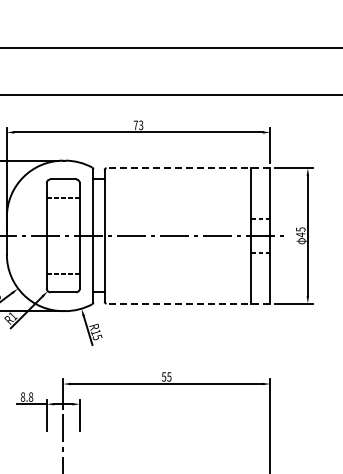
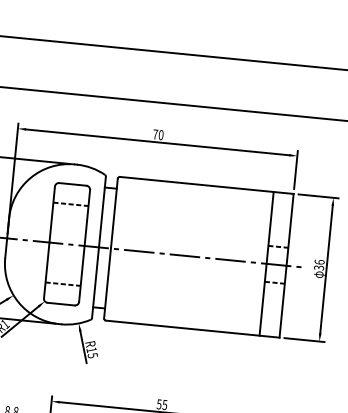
text: (141, 124) -> (161, 134), 73 -> 70
line: (188, 168) -> (206, 185), dashed -> solid
text: (300, 232) -> (319, 265), 45 -> 36
line: (188, 303) -> (192, 329), dashed -> solid

